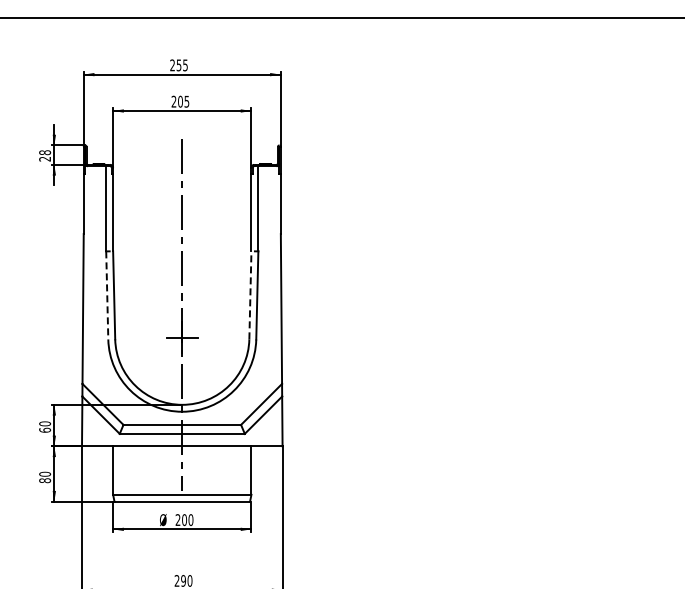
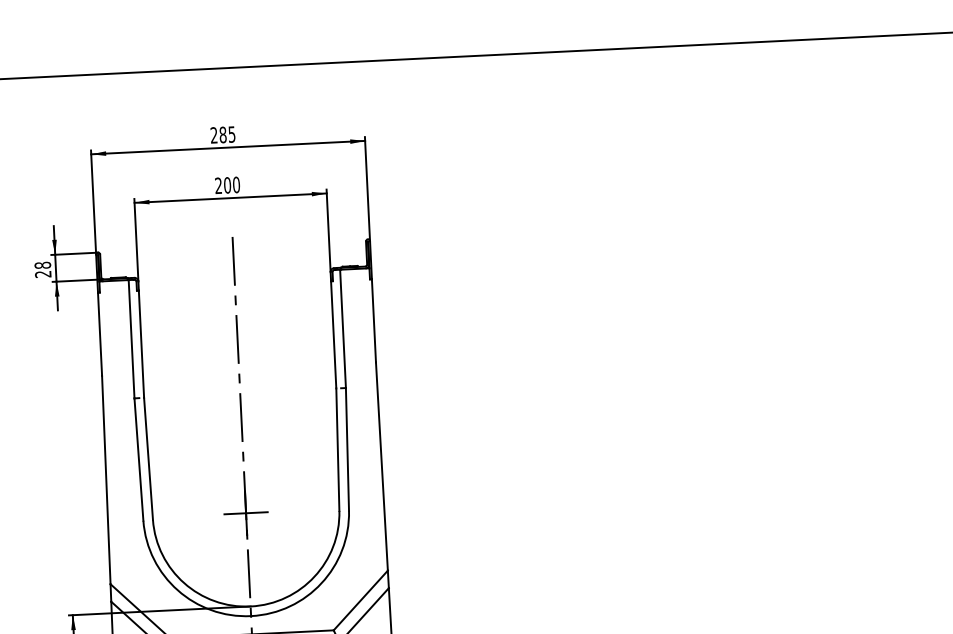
text: (178, 65) -> (222, 135), 255 -> 285
text: (186, 101) -> (235, 184), 205 -> 200
line: (250, 294) -> (337, 448), dashed -> solid
line: (107, 295) -> (139, 459), dashed -> solid

